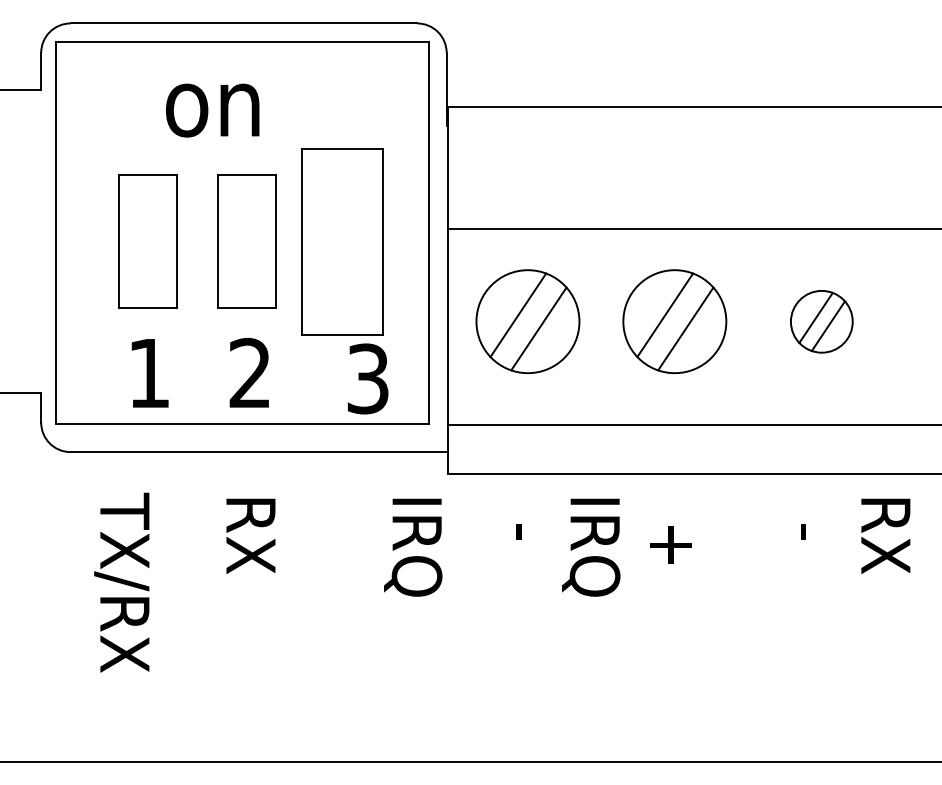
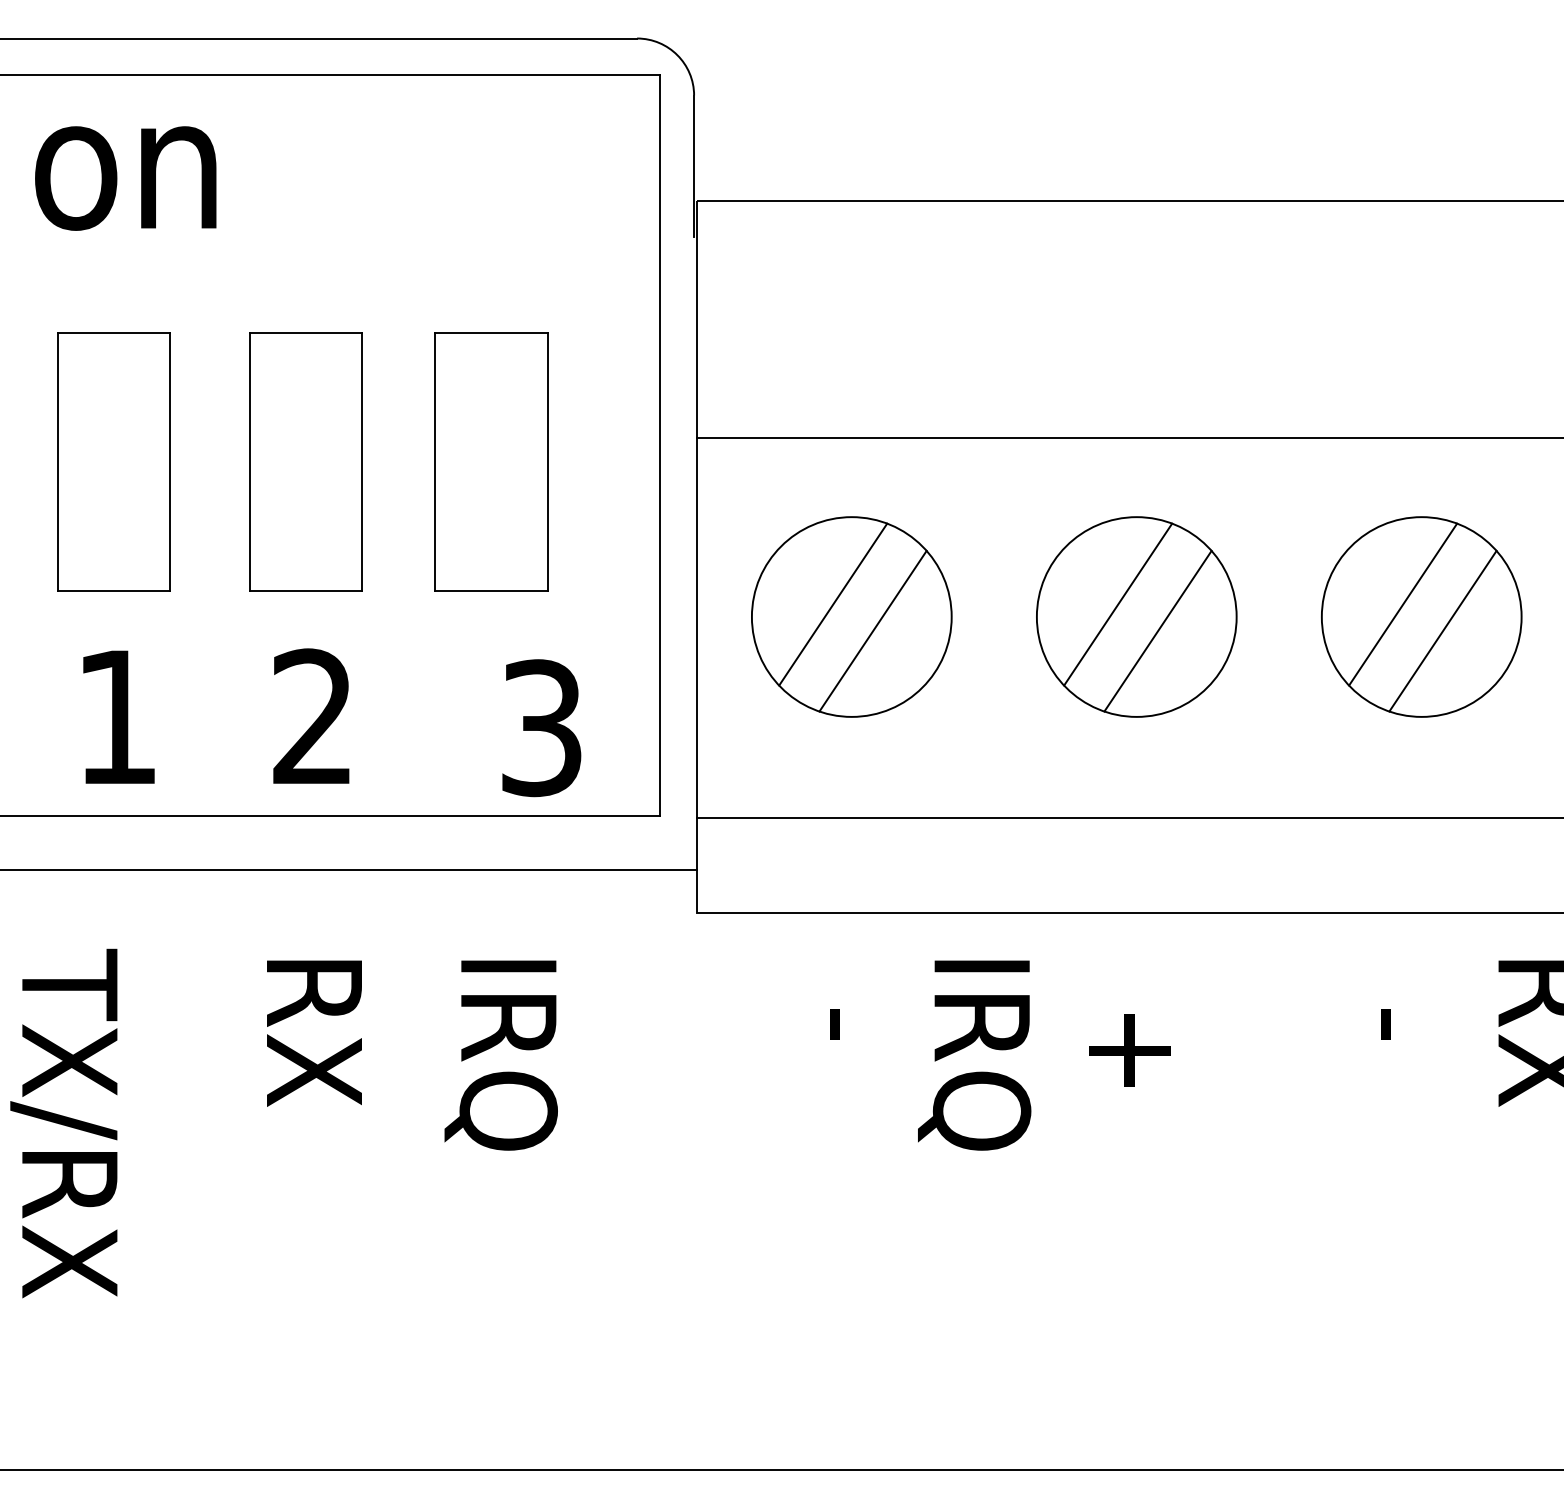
text: (212, 110) -> (125, 178), moved
part: (341, 241) -> (490, 461), size x0.71
part: (821, 321) -> (1421, 616), size x1.67
text: (413, 547) -> (501, 1055), moved

